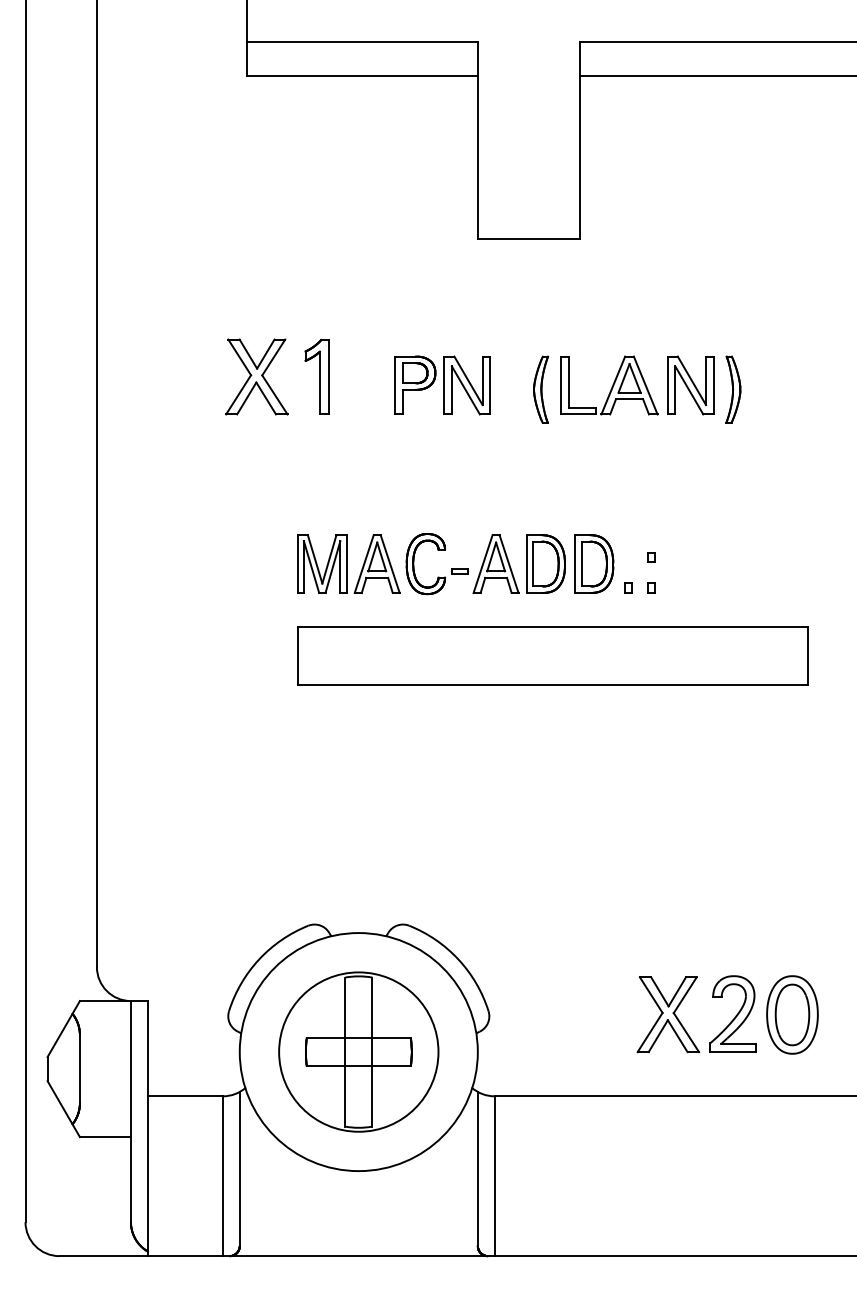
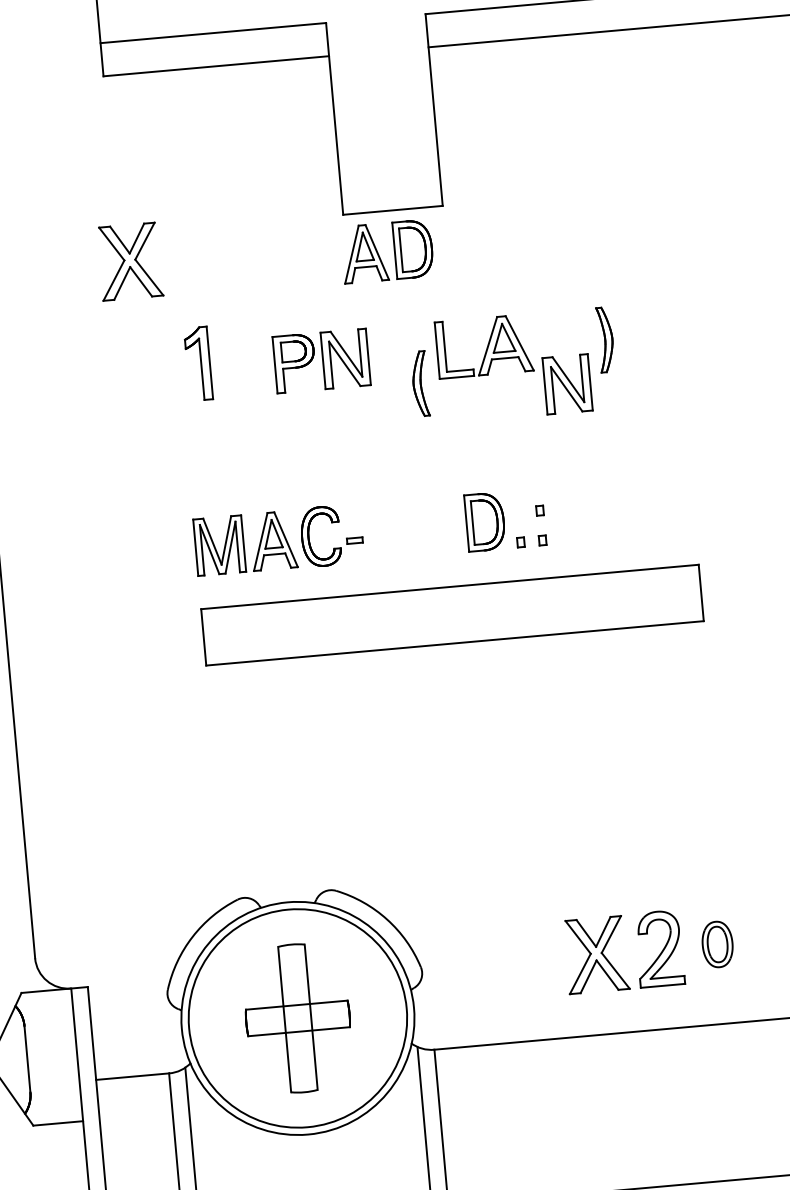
part: (256, 376) -> (129, 261), moved
part: (690, 385) -> (567, 384), moved
part: (541, 389) -> (420, 383), moved
part: (526, 563) -> (394, 250), moved
part: (792, 1014) -> (717, 944), size x0.6
circle: (358, 1051) -> (297, 1017), size x1.4

